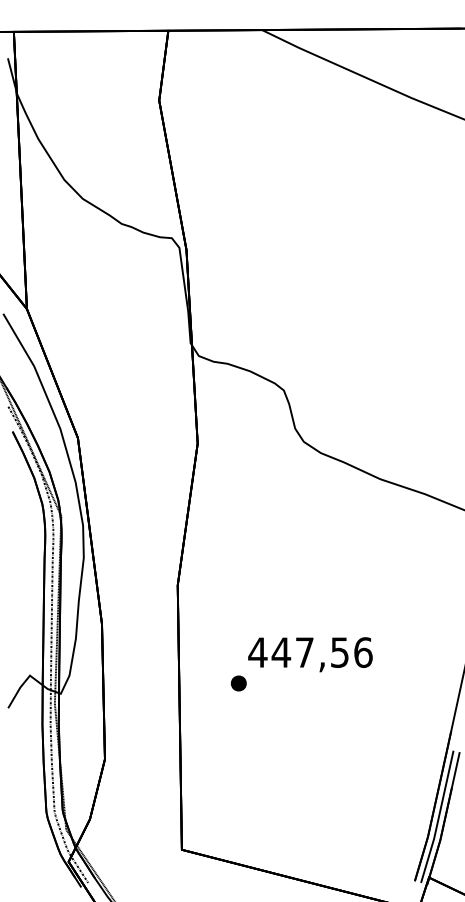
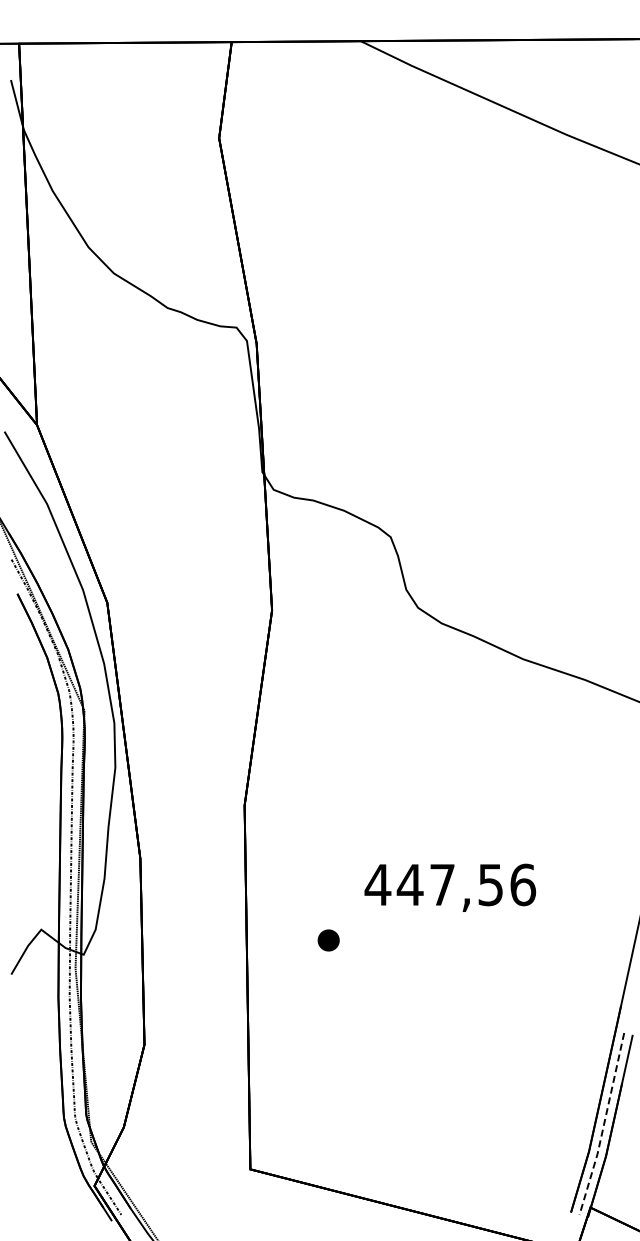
text: (310, 654) -> (450, 887), moved
line: (438, 817) -> (603, 1125), solid -> dashed

